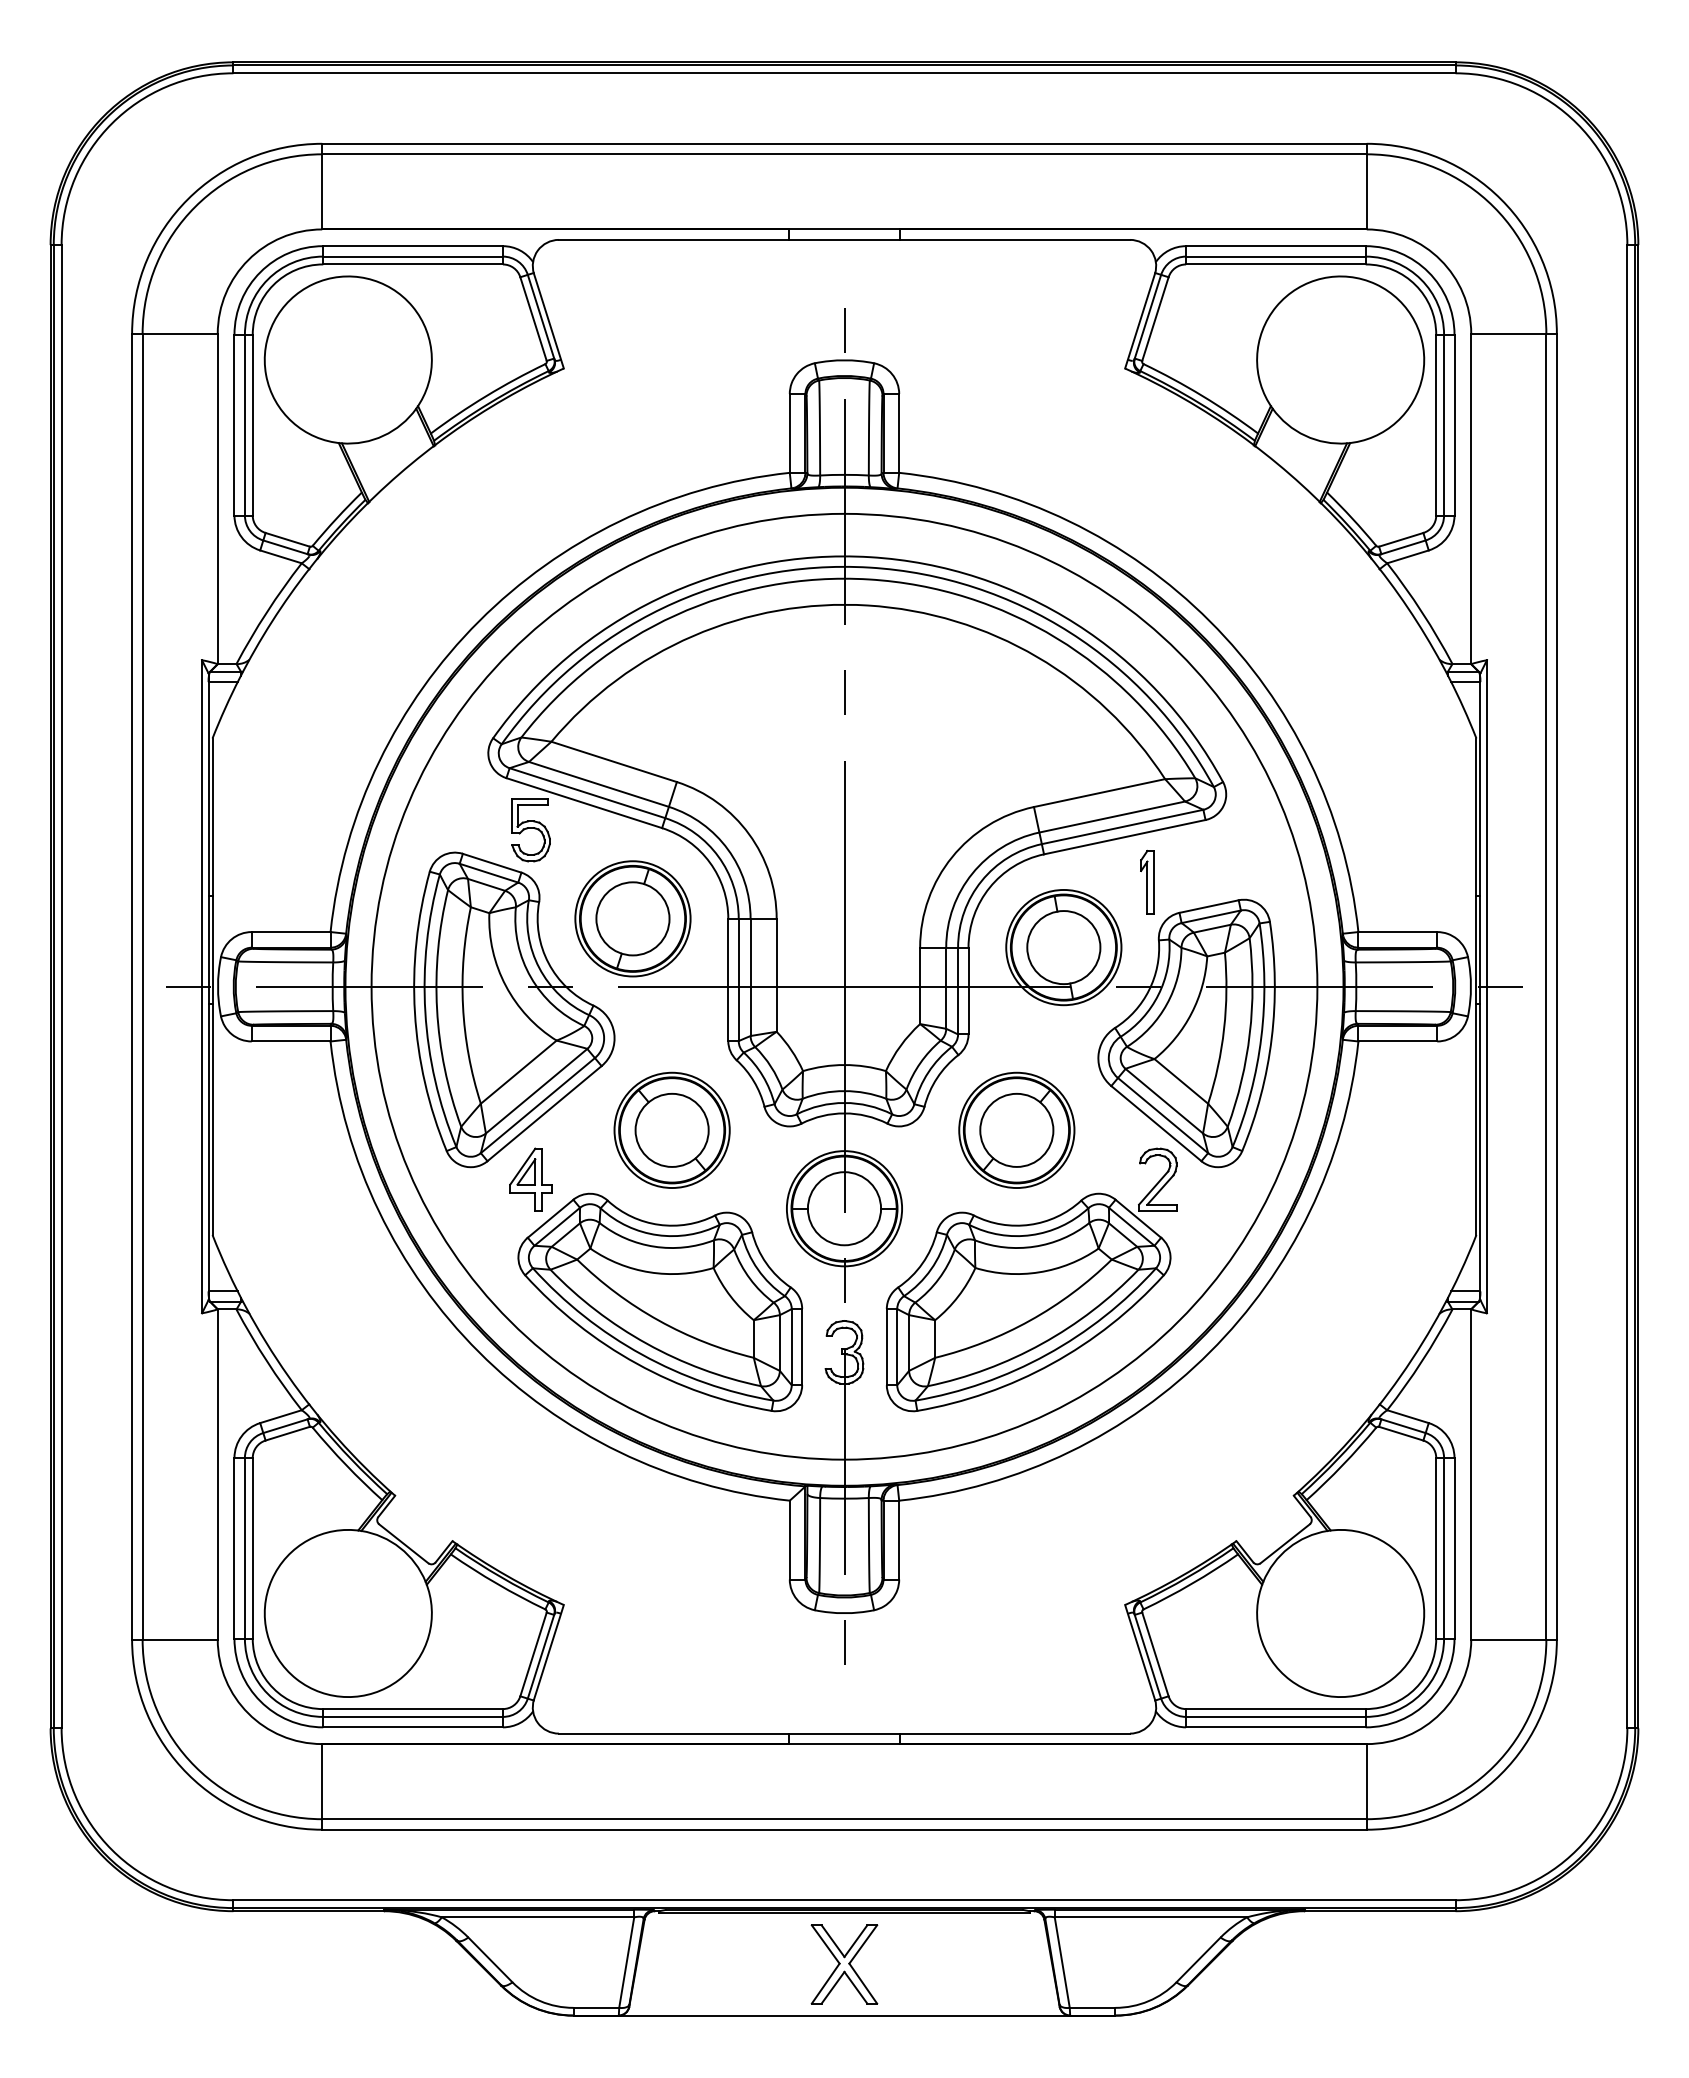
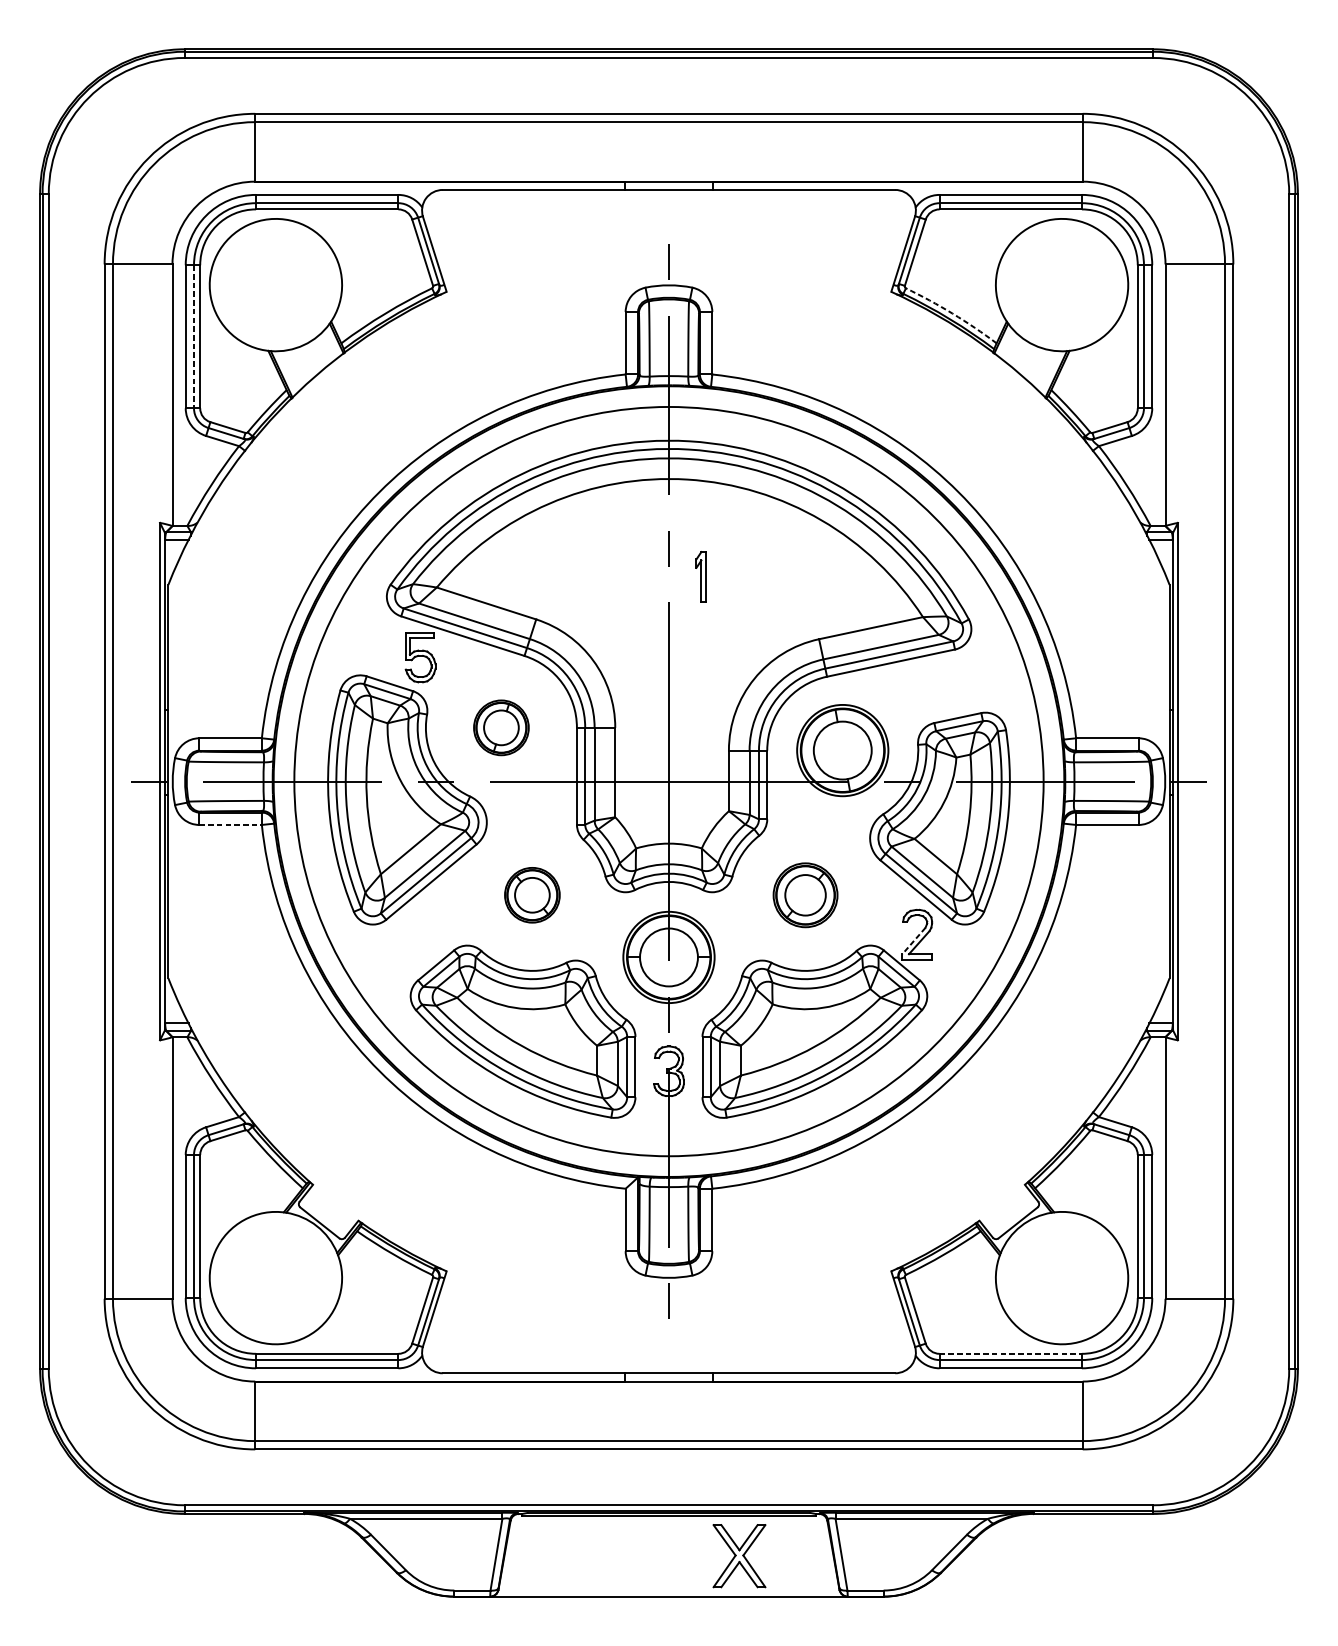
arc: (1202, 396) -> (952, 314), solid -> dashed
line: (244, 425) -> (193, 336), solid -> dashed
part: (1147, 881) -> (701, 576), moved
part: (632, 918) -> (501, 727), size x0.6
line: (291, 1041) -> (230, 824), solid -> dashed
part: (671, 1129) -> (531, 894), size x0.6
part: (1016, 1129) -> (805, 894), size x0.7
part: (530, 1179) -> (420, 934), removed
line: (1153, 1188) -> (913, 941), solid -> dashed
line: (1275, 1709) -> (1010, 1354), solid -> dashed
part: (844, 1964) -> (739, 1556), moved

